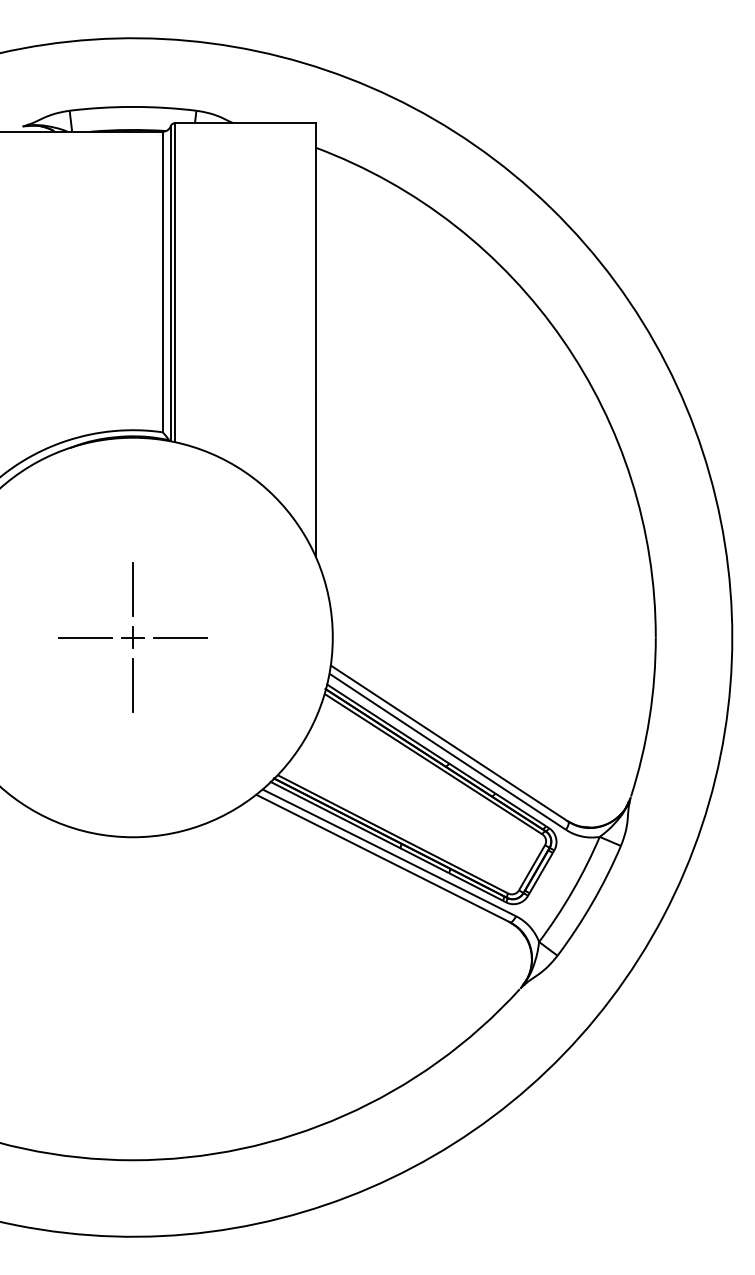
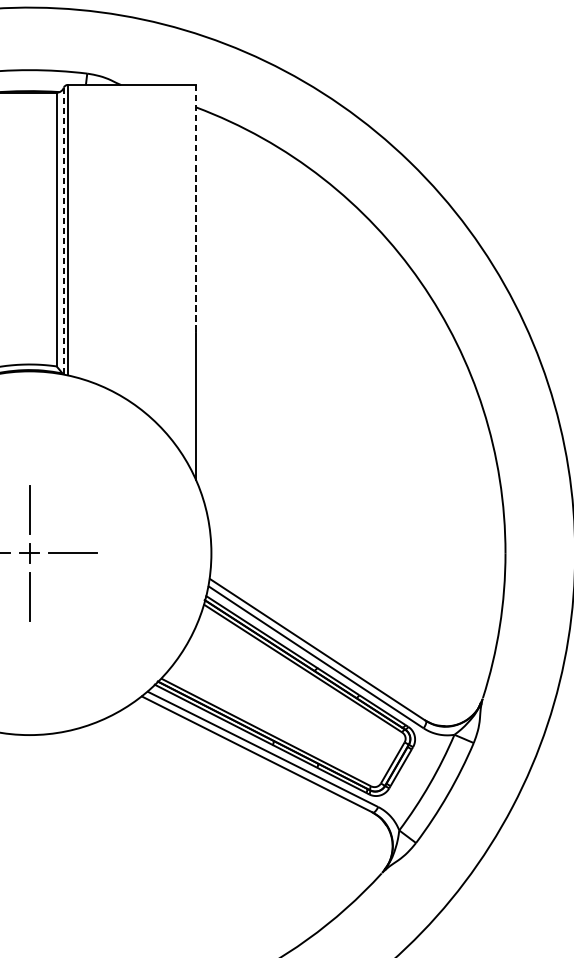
line: (315, 259) -> (195, 209), solid -> dashed
line: (170, 283) -> (63, 230), solid -> dashed

